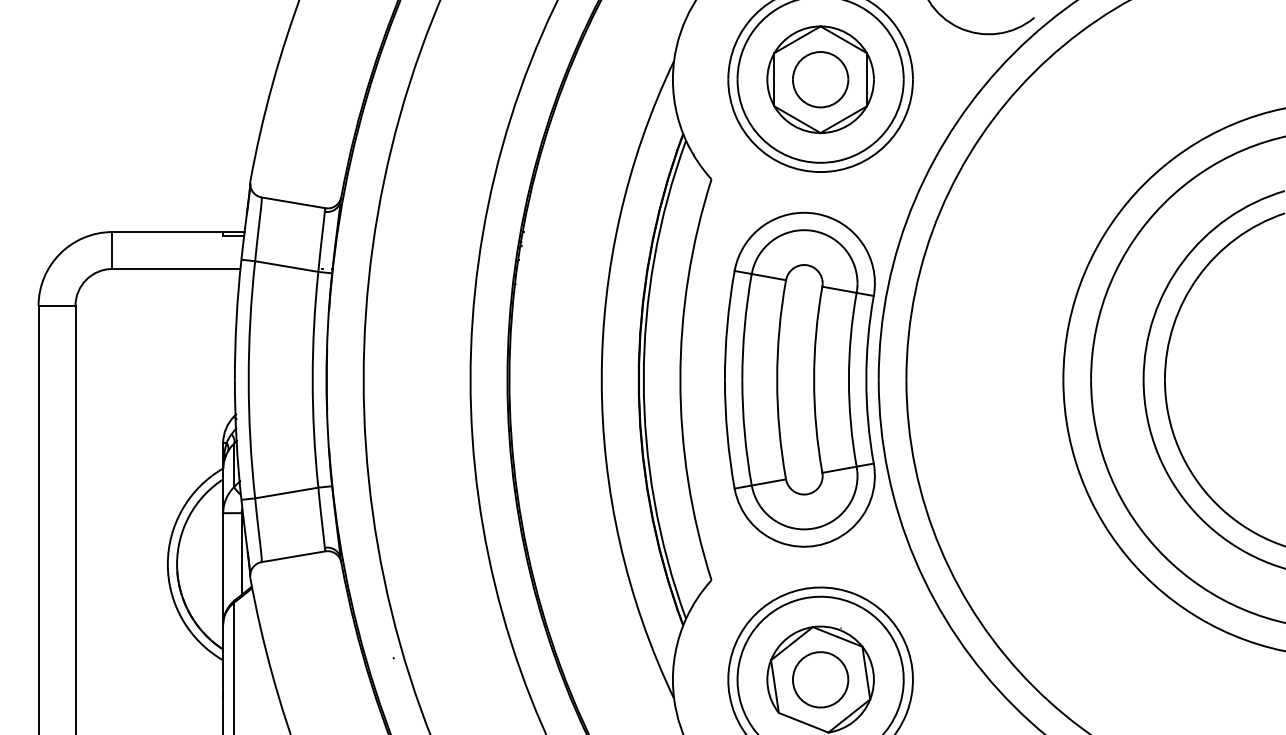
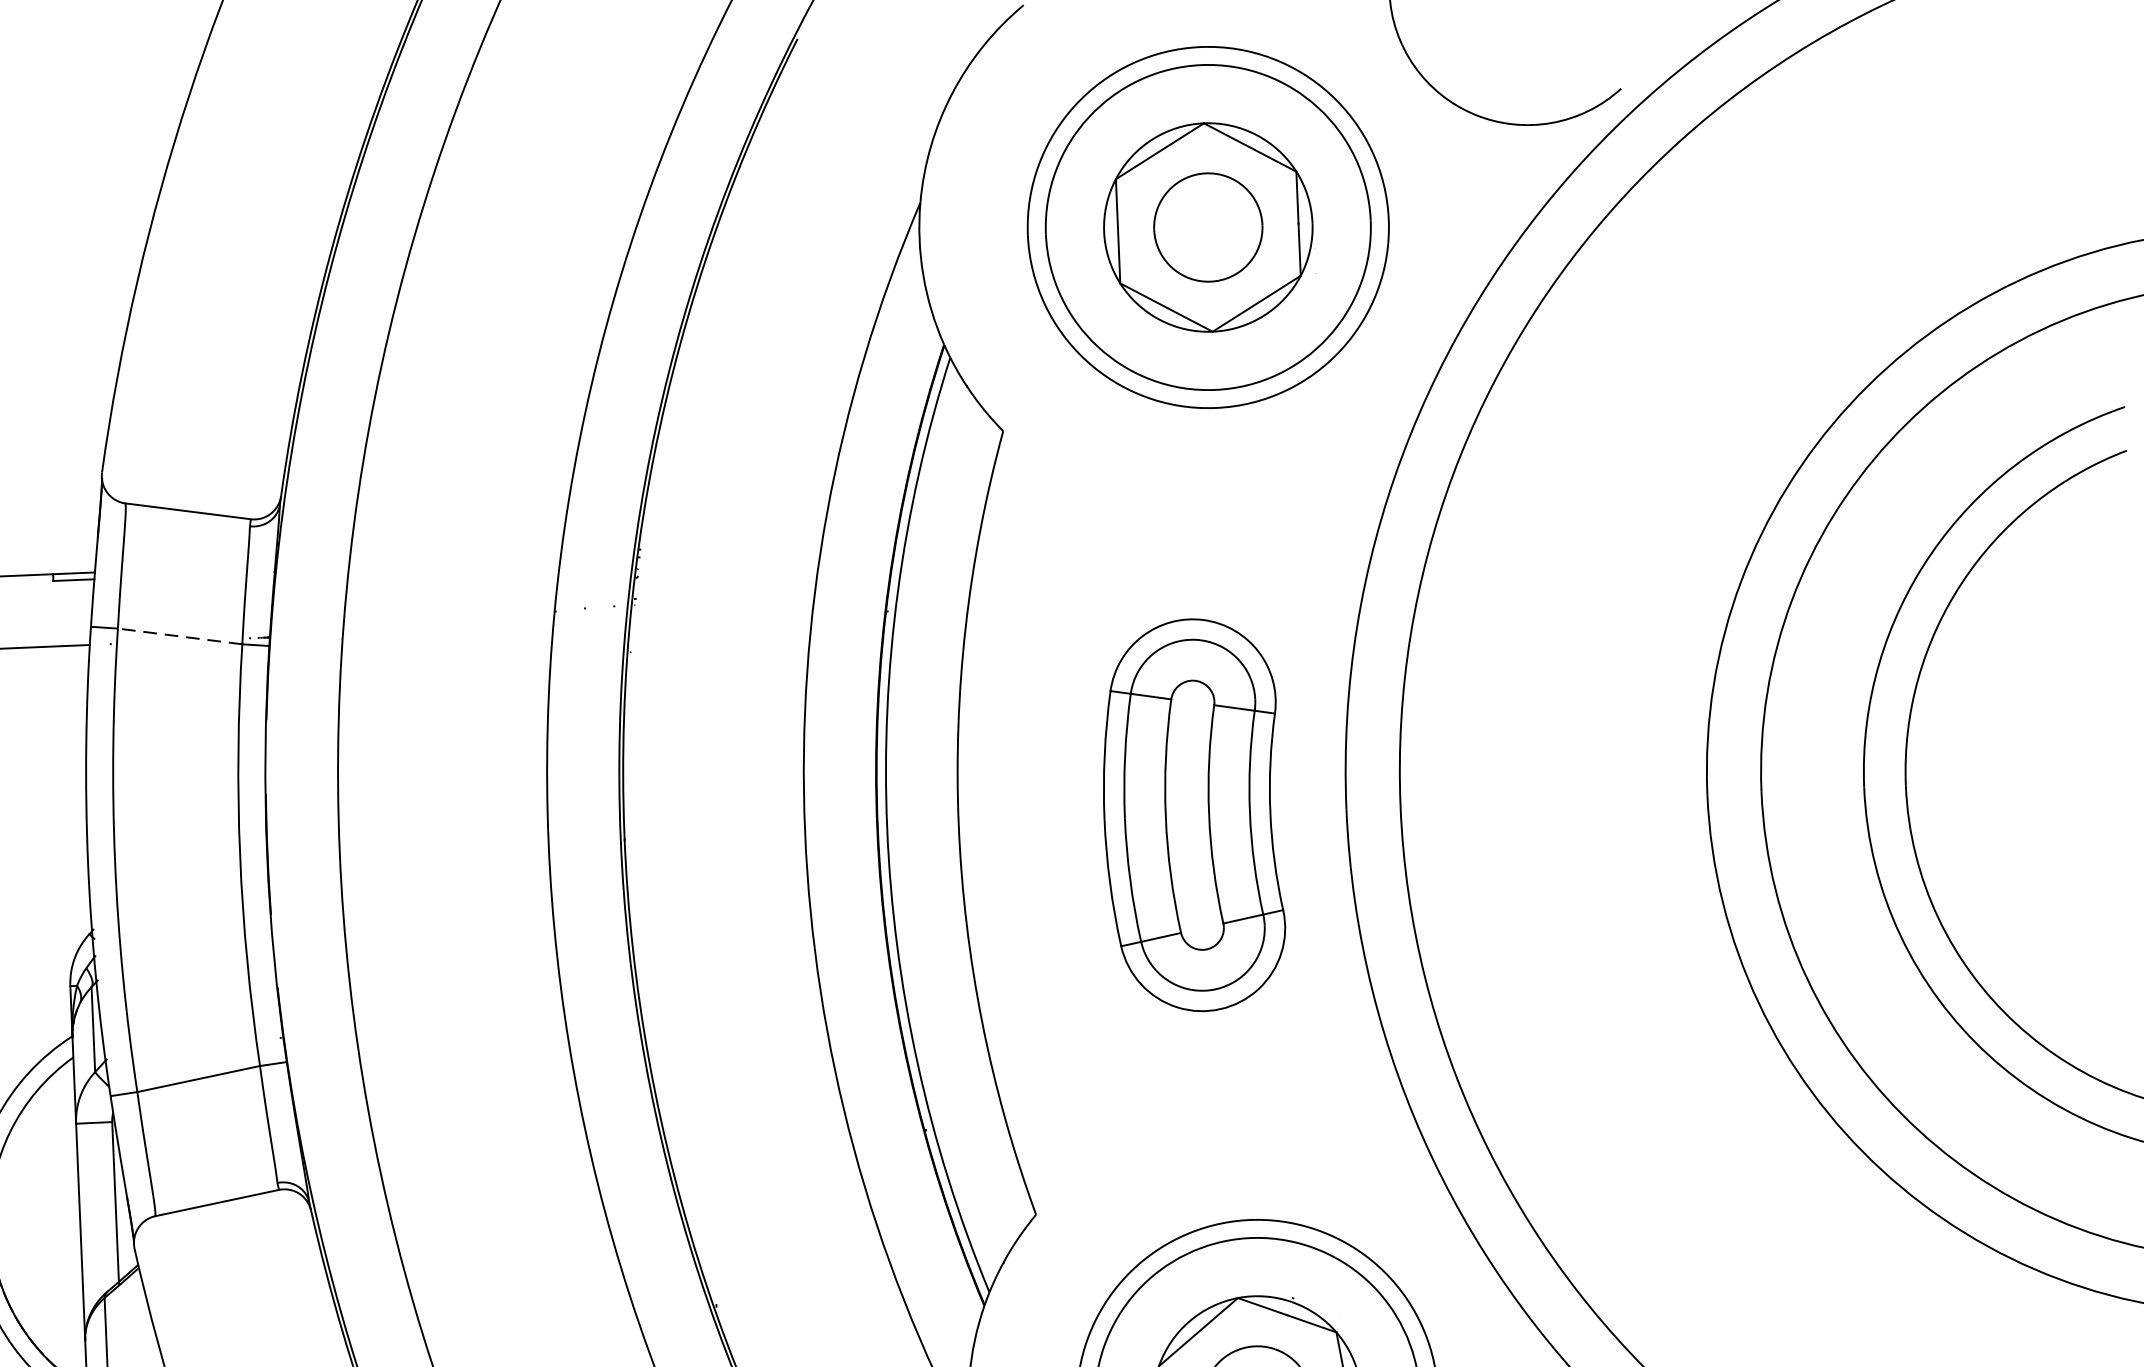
line: (286, 266) -> (179, 636), solid -> dashed
part: (799, 379) -> (1191, 815), size x0.6

